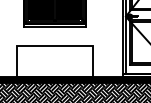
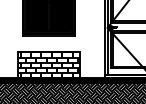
hatch: (54, 60) -> (48, 64), added

